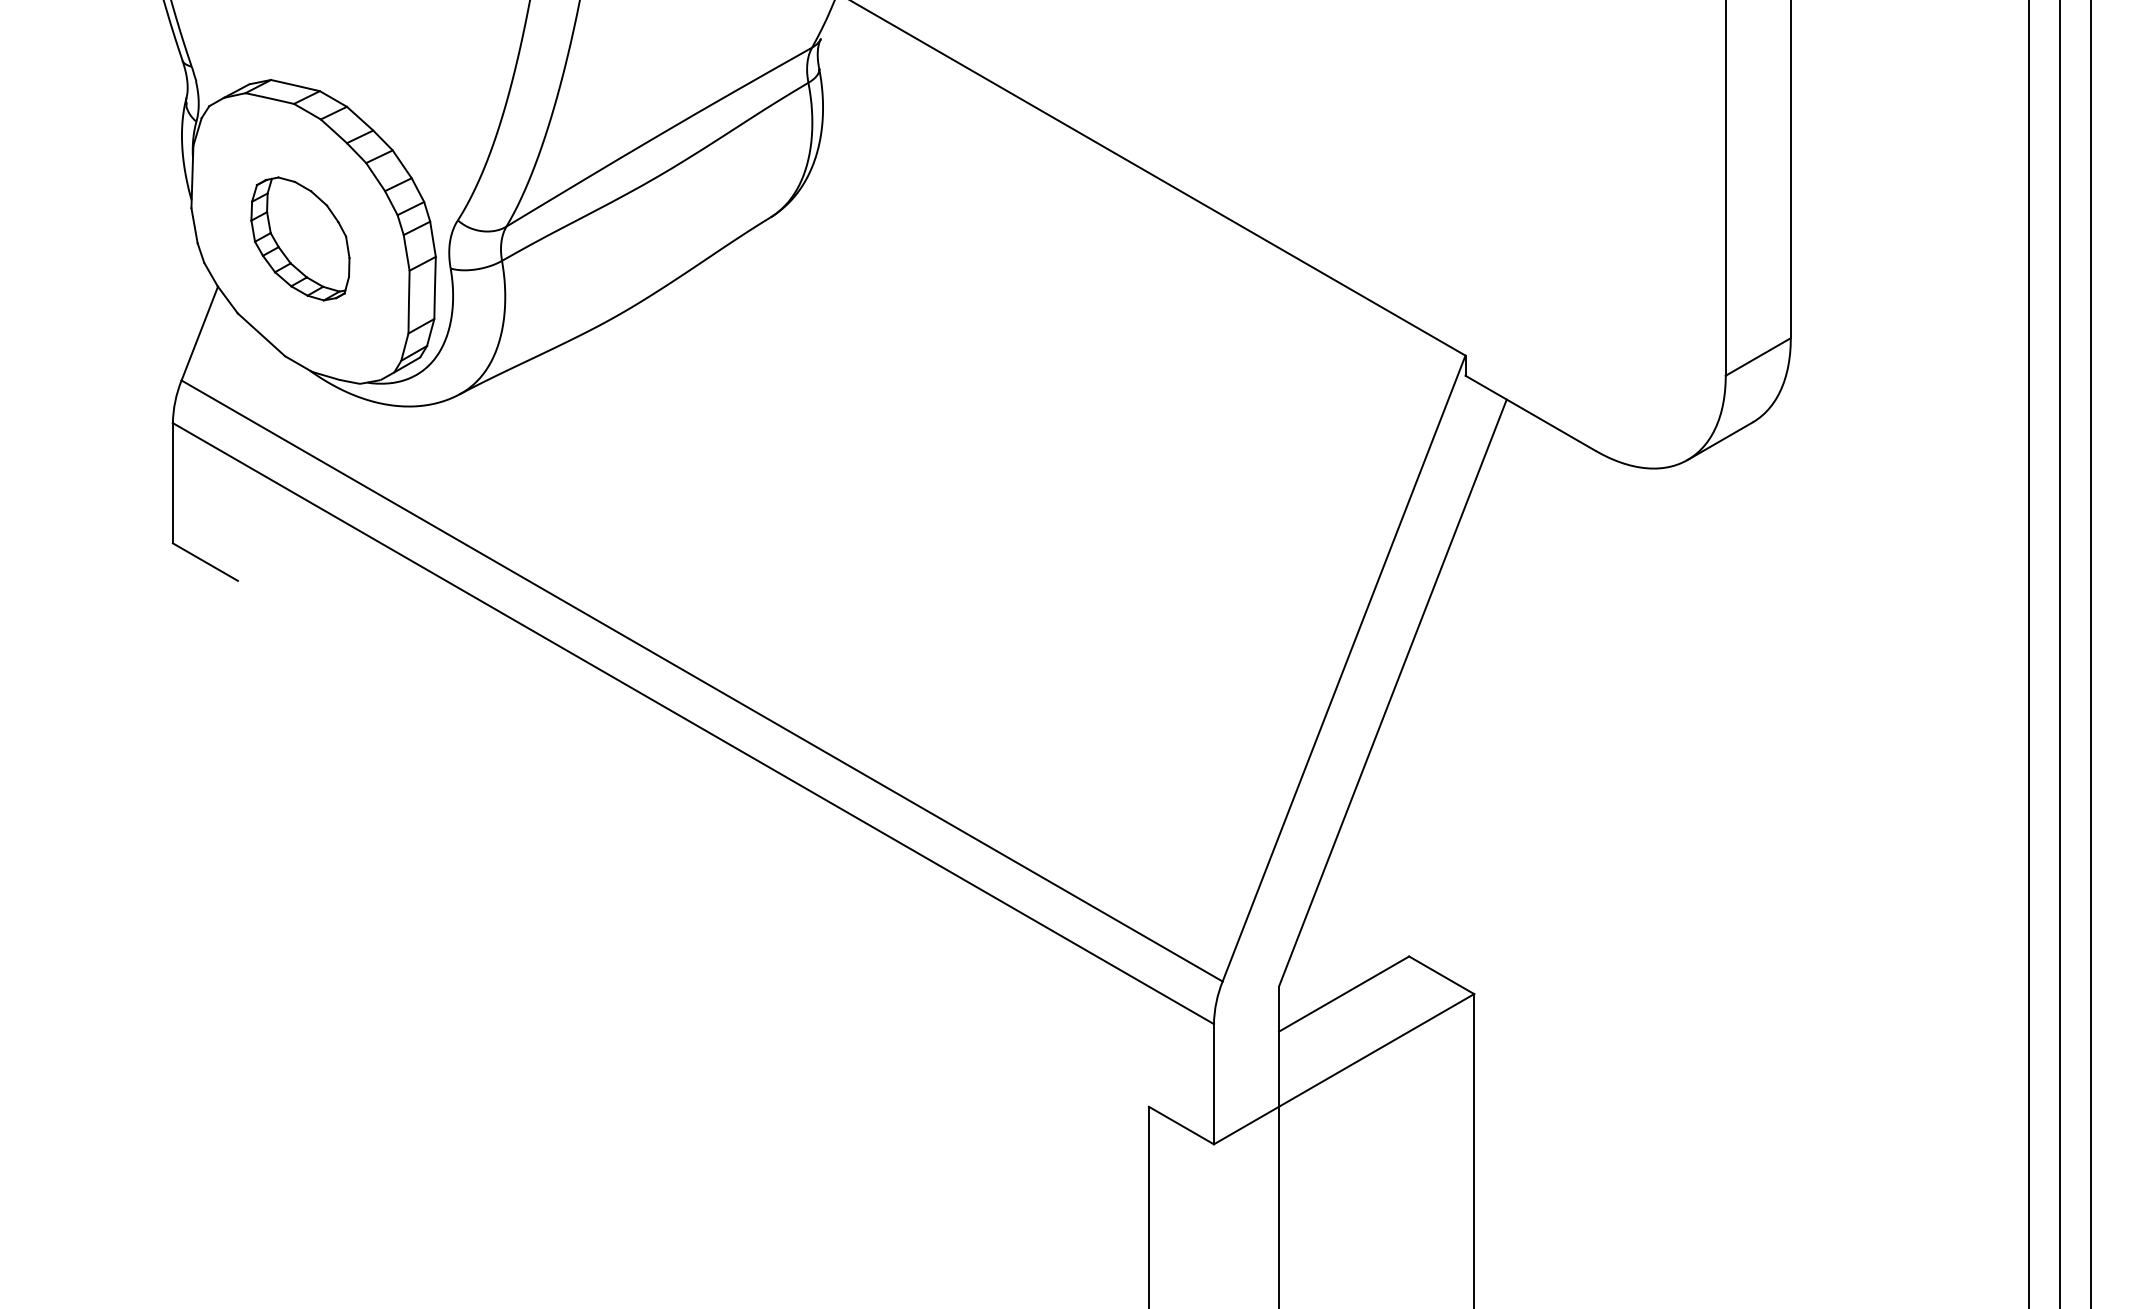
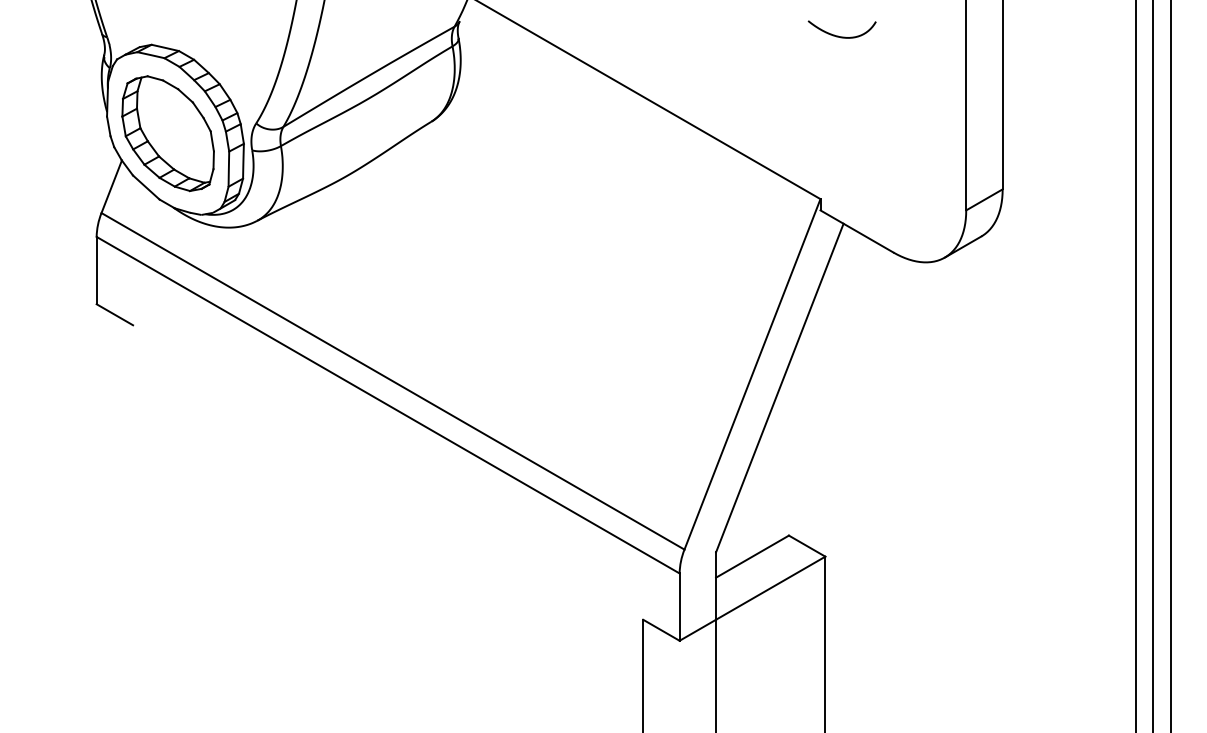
curve: (1497, 63) -> (838, 35), added
part: (299, 238) -> (167, 133), size x1.67

